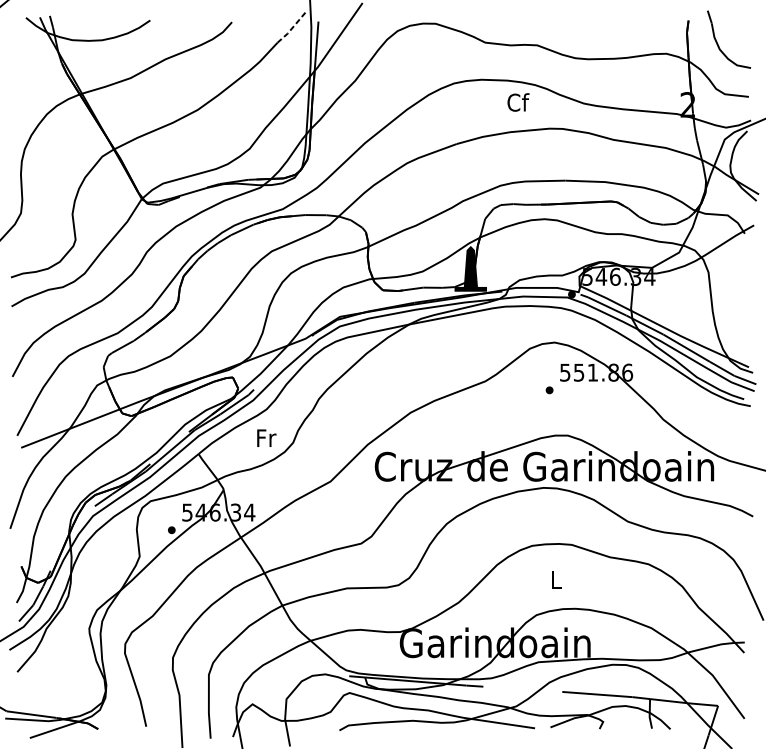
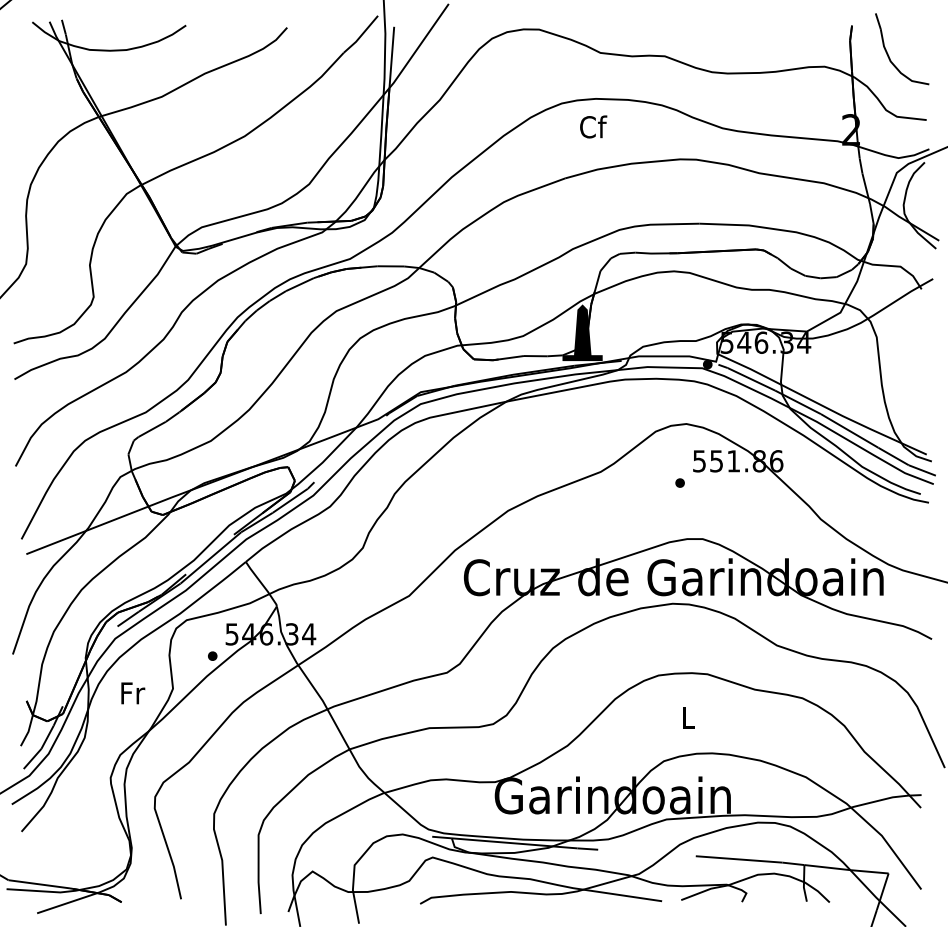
line: (292, 28) -> (361, 35), dashed -> solid
text: (518, 102) -> (593, 126), moved
text: (267, 438) -> (133, 693), moved

